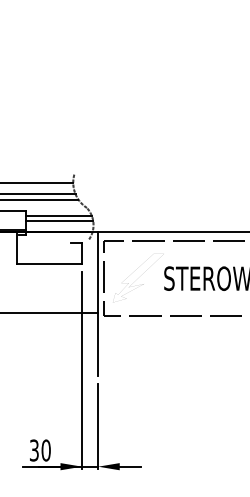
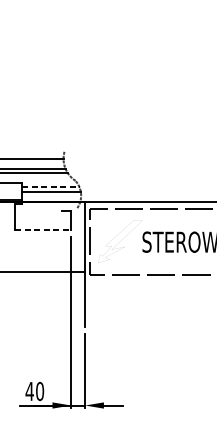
line: (59, 215) -> (51, 187), solid -> dashed
line: (50, 264) -> (43, 229), solid -> dashed
text: (34, 450) -> (29, 391), 30 -> 40

